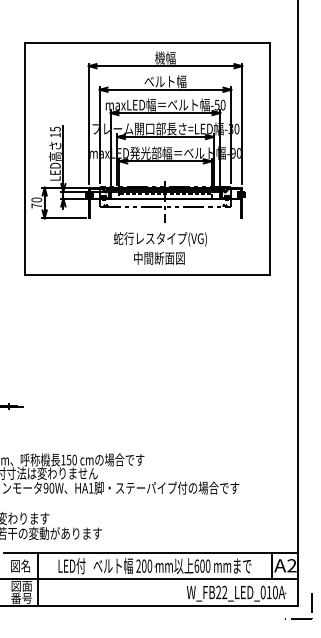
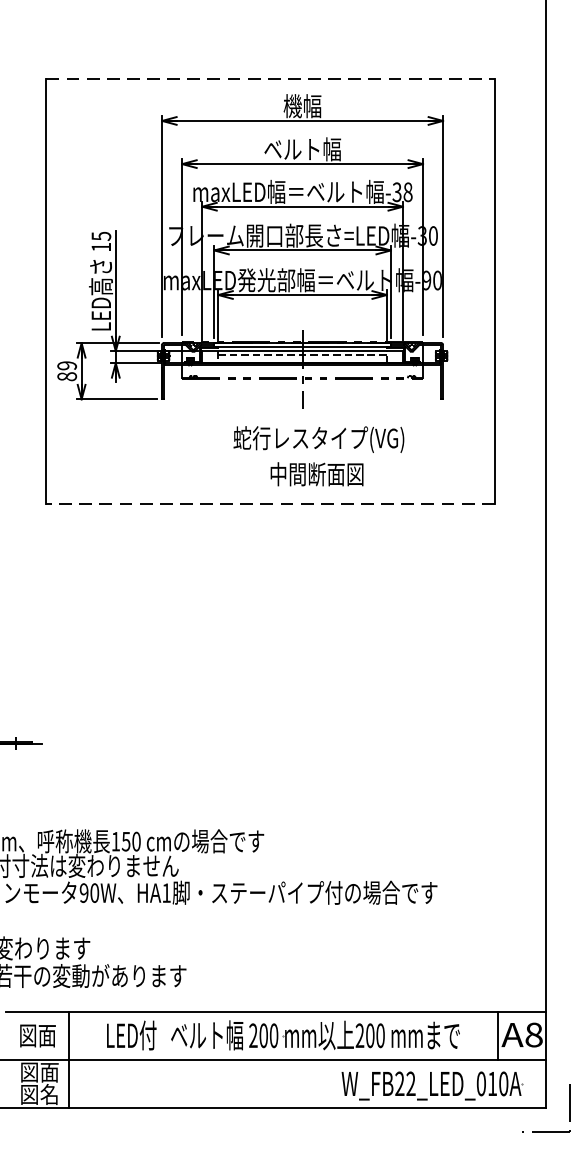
line: (148, 43) -> (271, 79), solid -> dashed
text: (220, 104) -> (403, 191), -50 -> -38
text: (36, 202) -> (66, 370), 70 -> 89
text: (159, 248) -> (317, 456), moved
line: (147, 275) -> (269, 503), solid -> dashed
text: (25, 565) -> (46, 1034), 図名 -> 図面
text: (196, 565) -> (359, 1034), 600 -> 200
text: (291, 565) -> (533, 1034), A2 -> A8
text: (21, 597) -> (39, 1093), 番号 -> 図名

